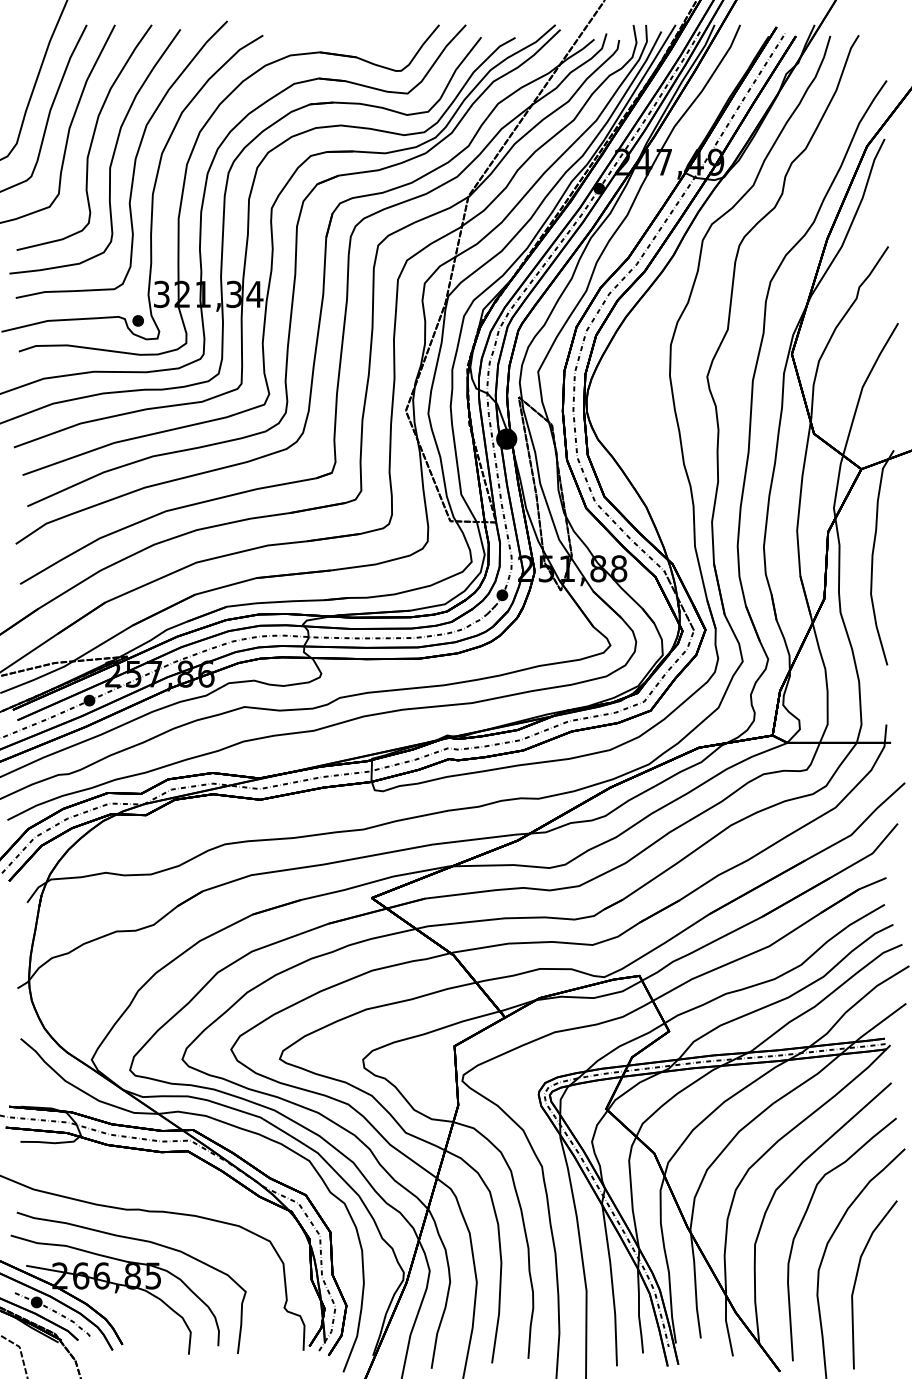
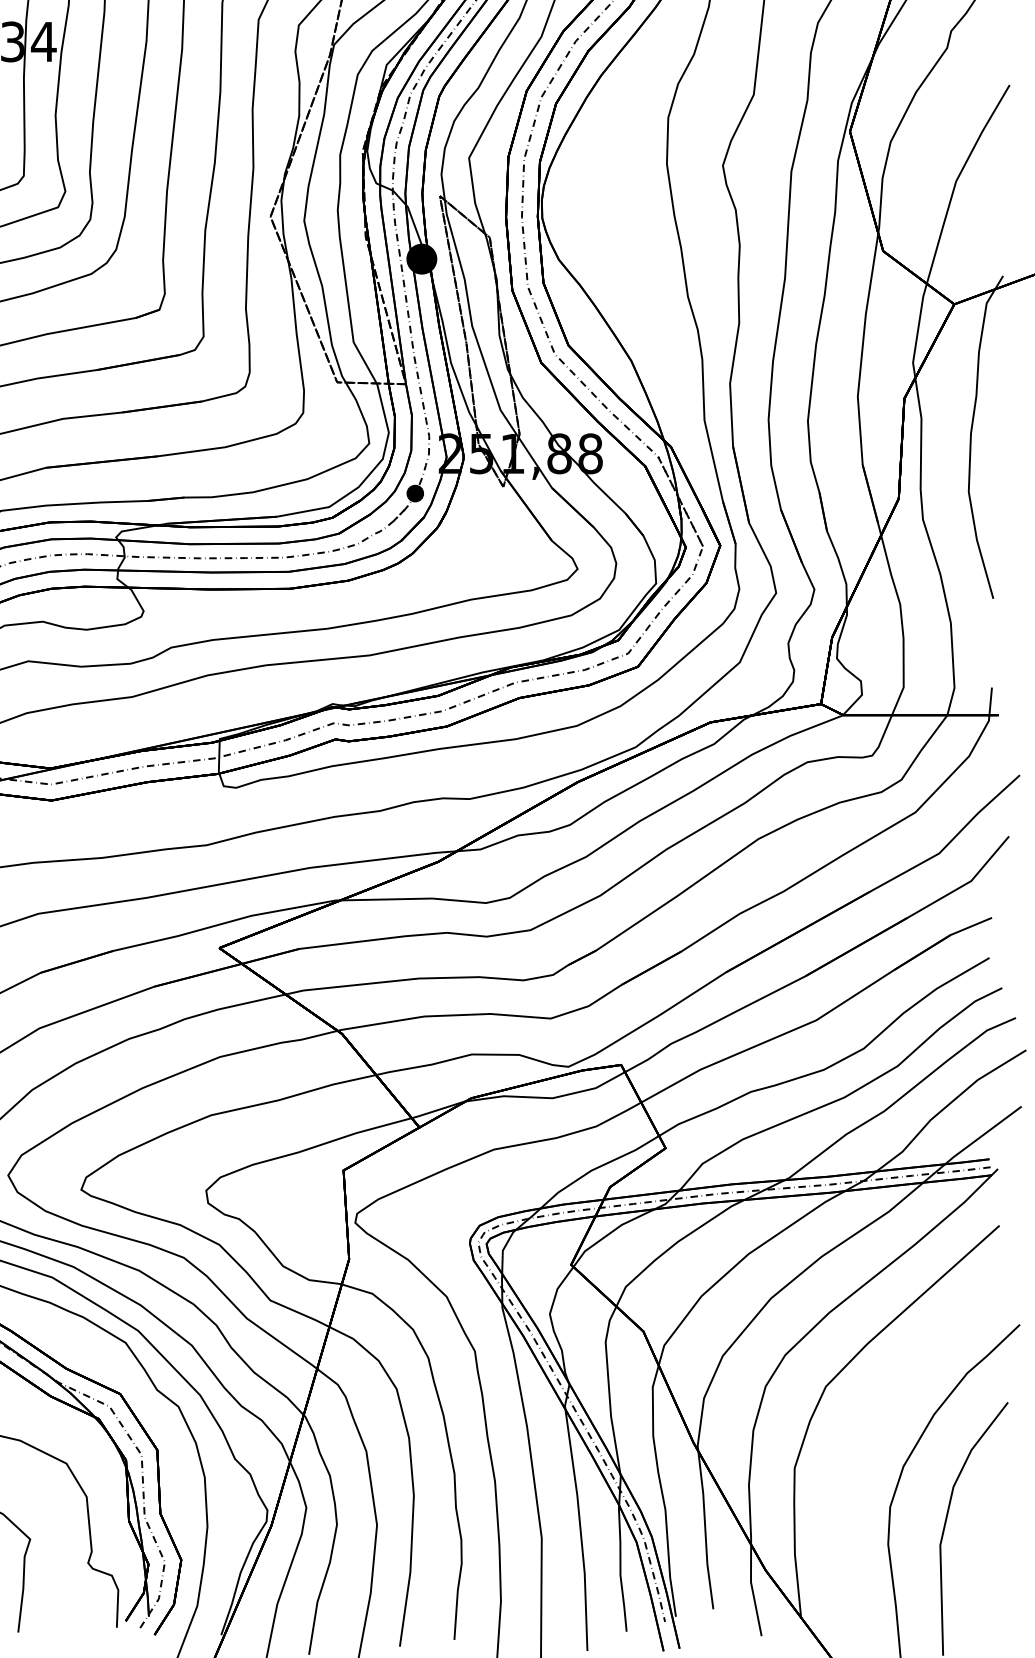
curve: (803, 1220) -> (867, 1432), removed

